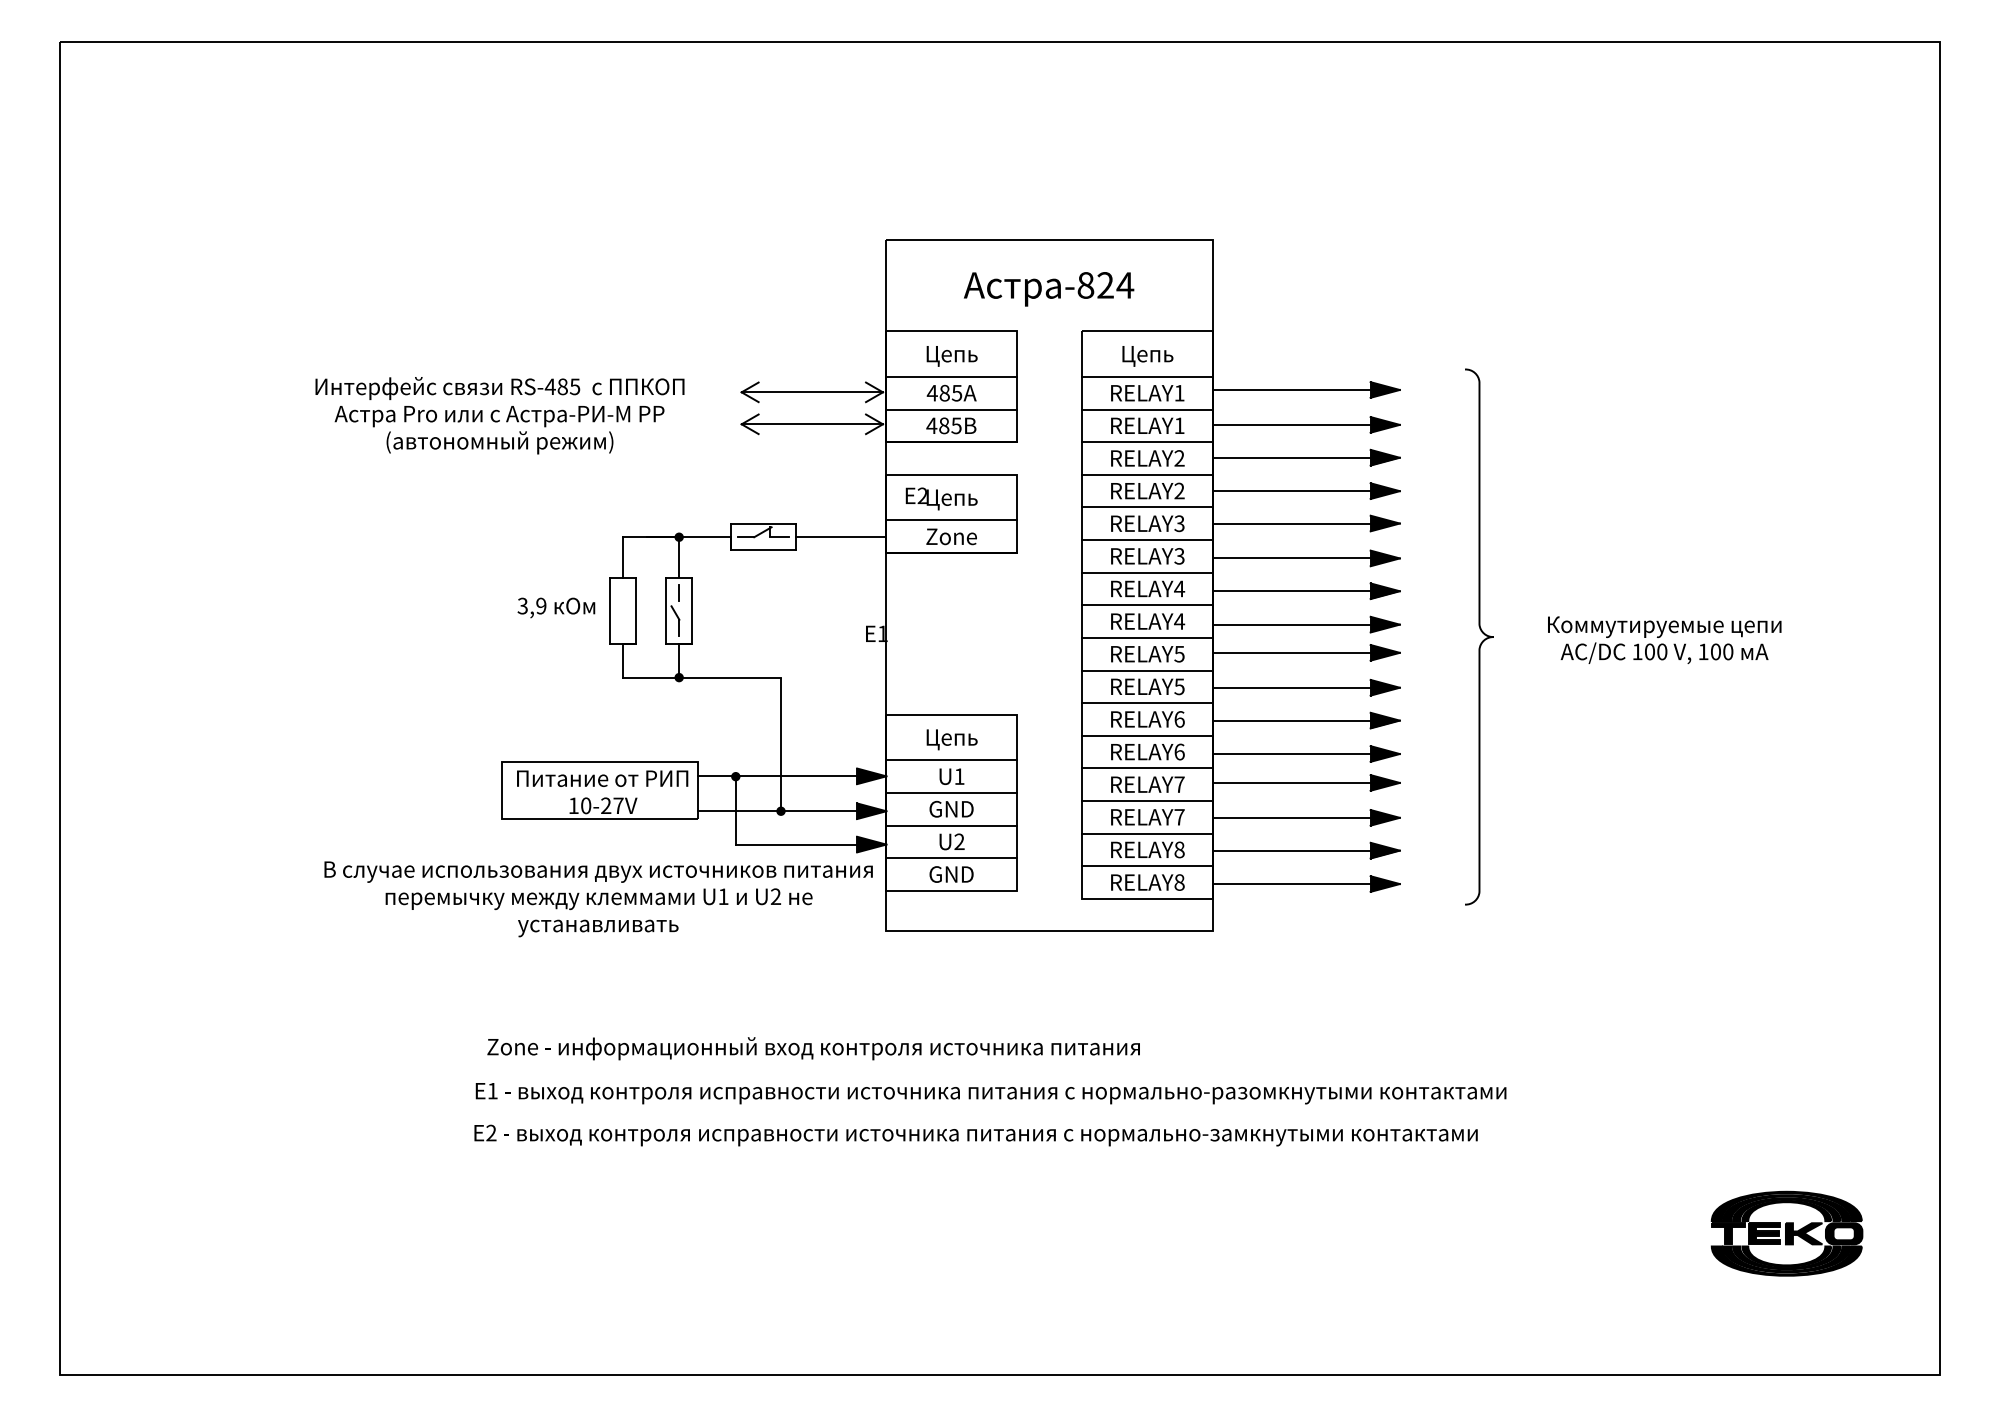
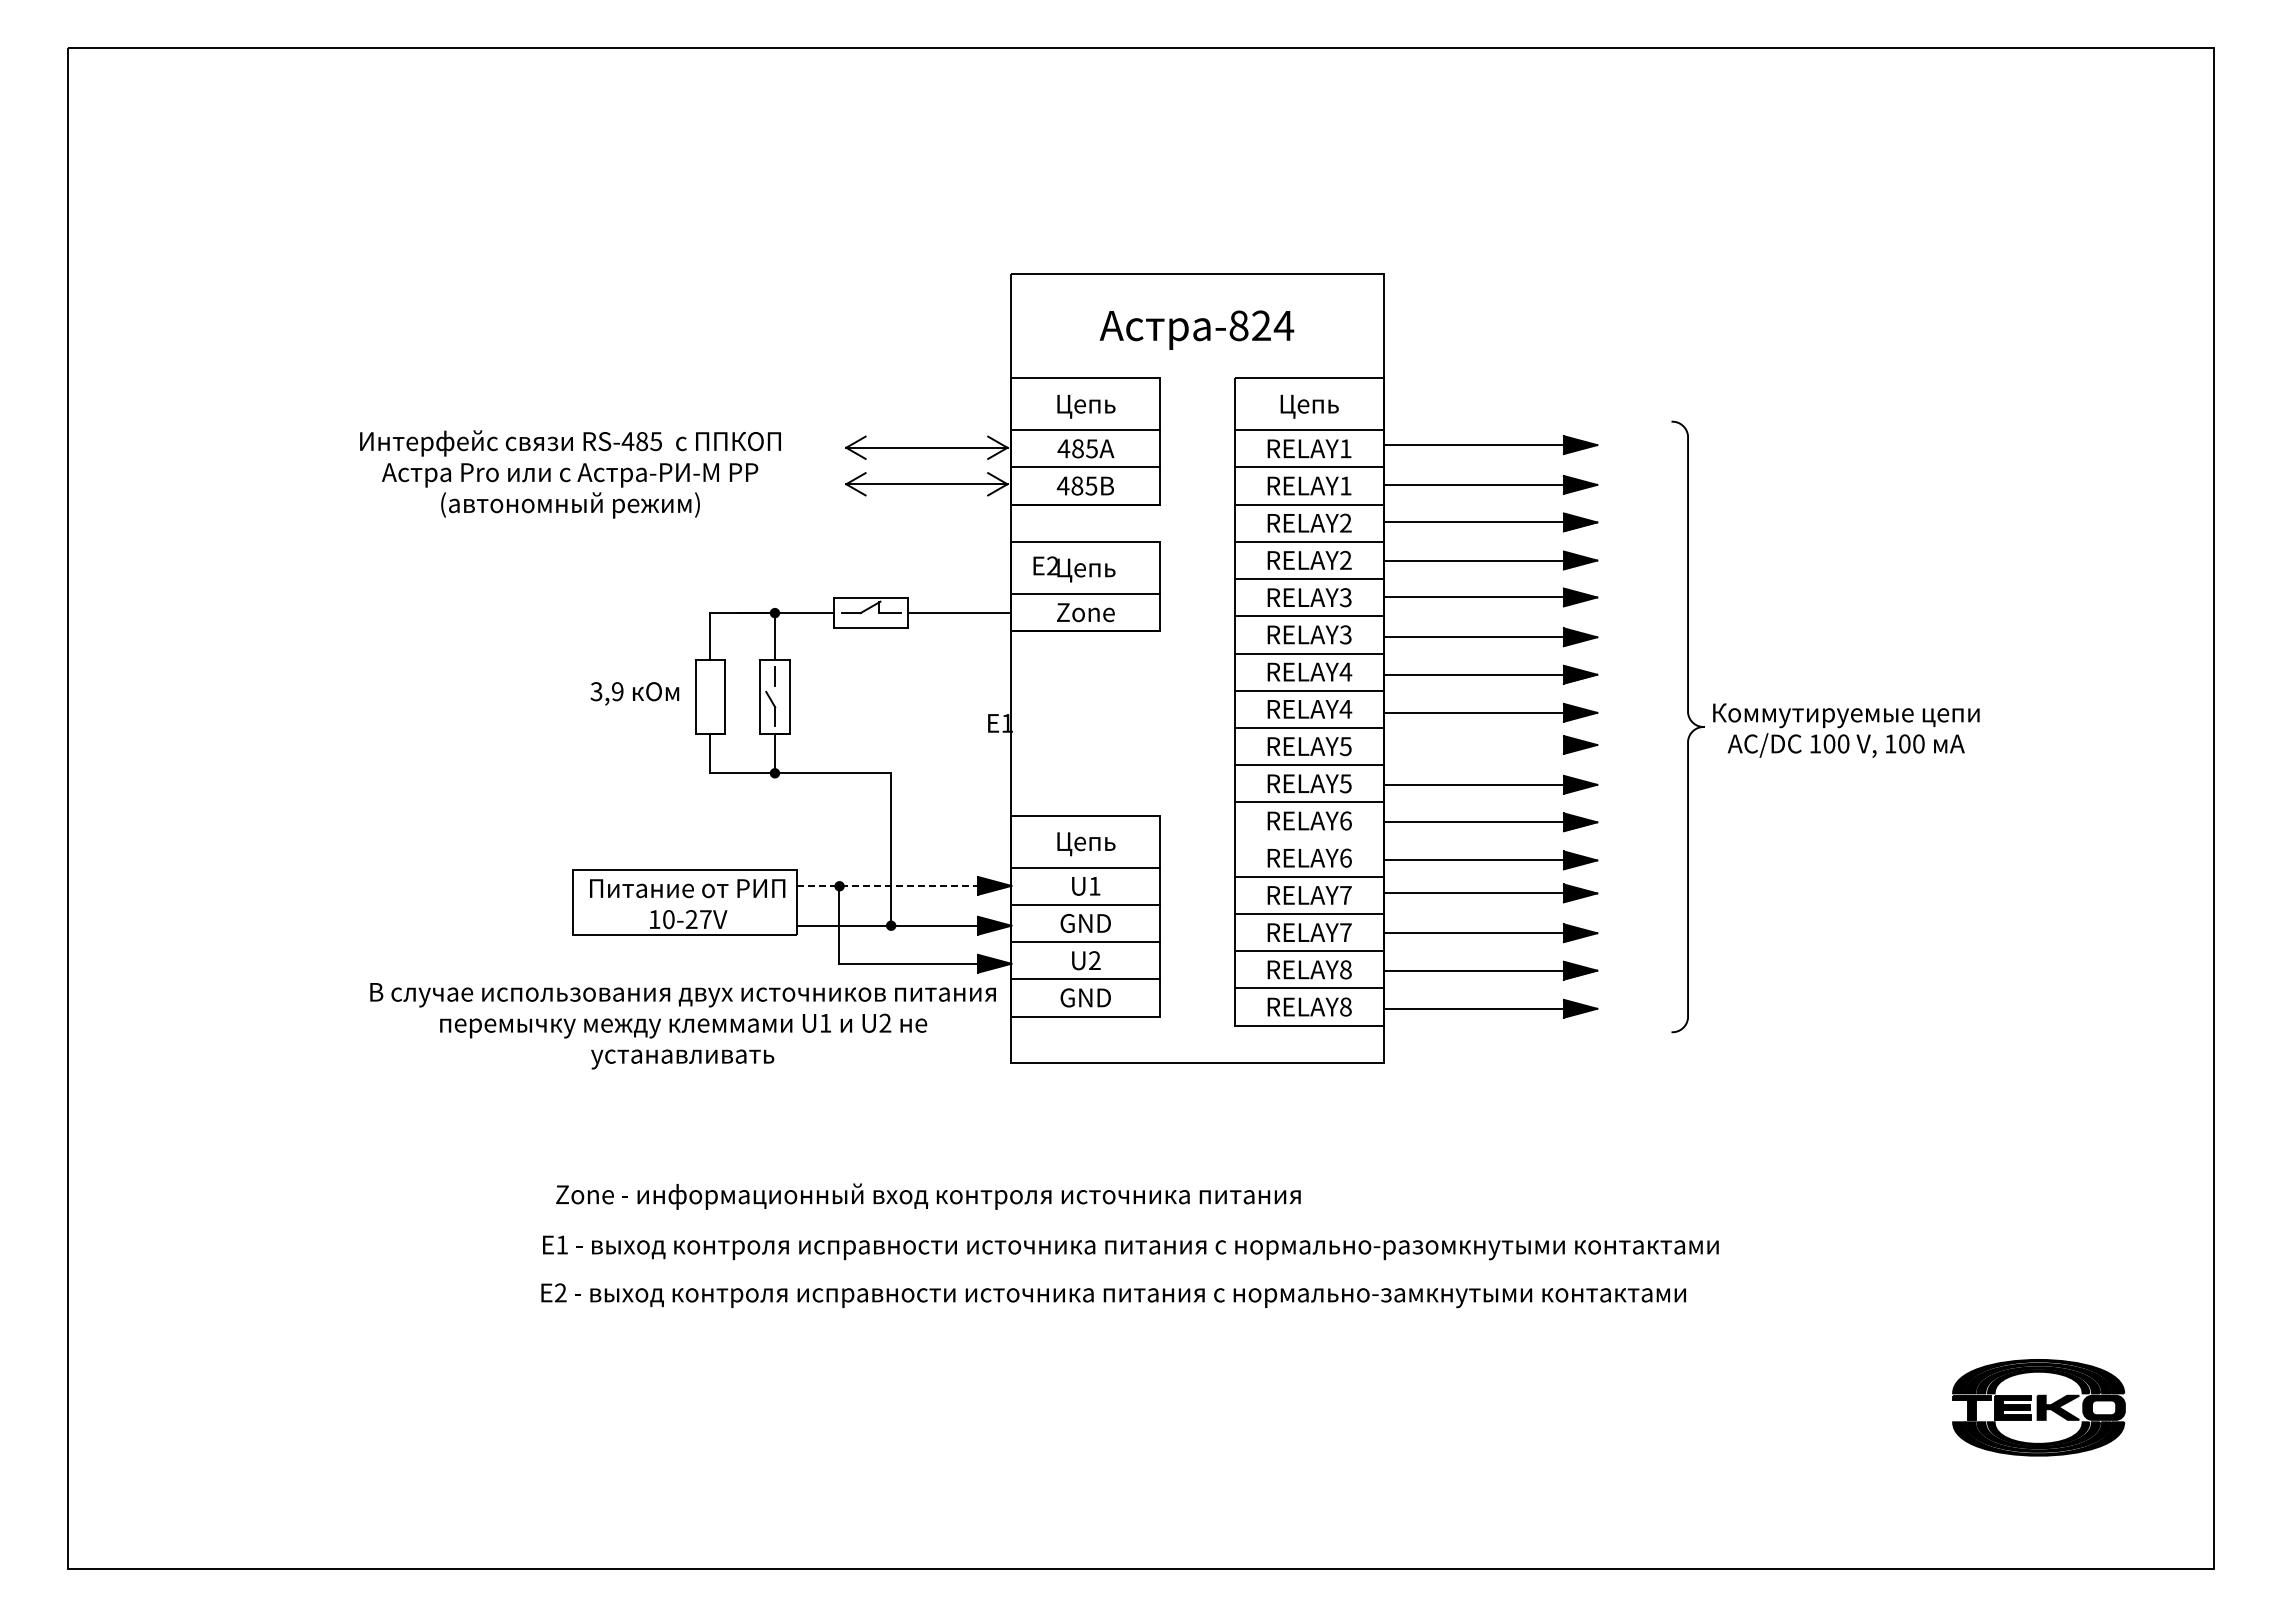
text: (1664, 640) -> (1846, 730), moved
line: (1291, 653) -> (1473, 745), removed
line: (1146, 735) -> (1308, 839), removed
line: (777, 775) -> (887, 885), solid -> dashed

